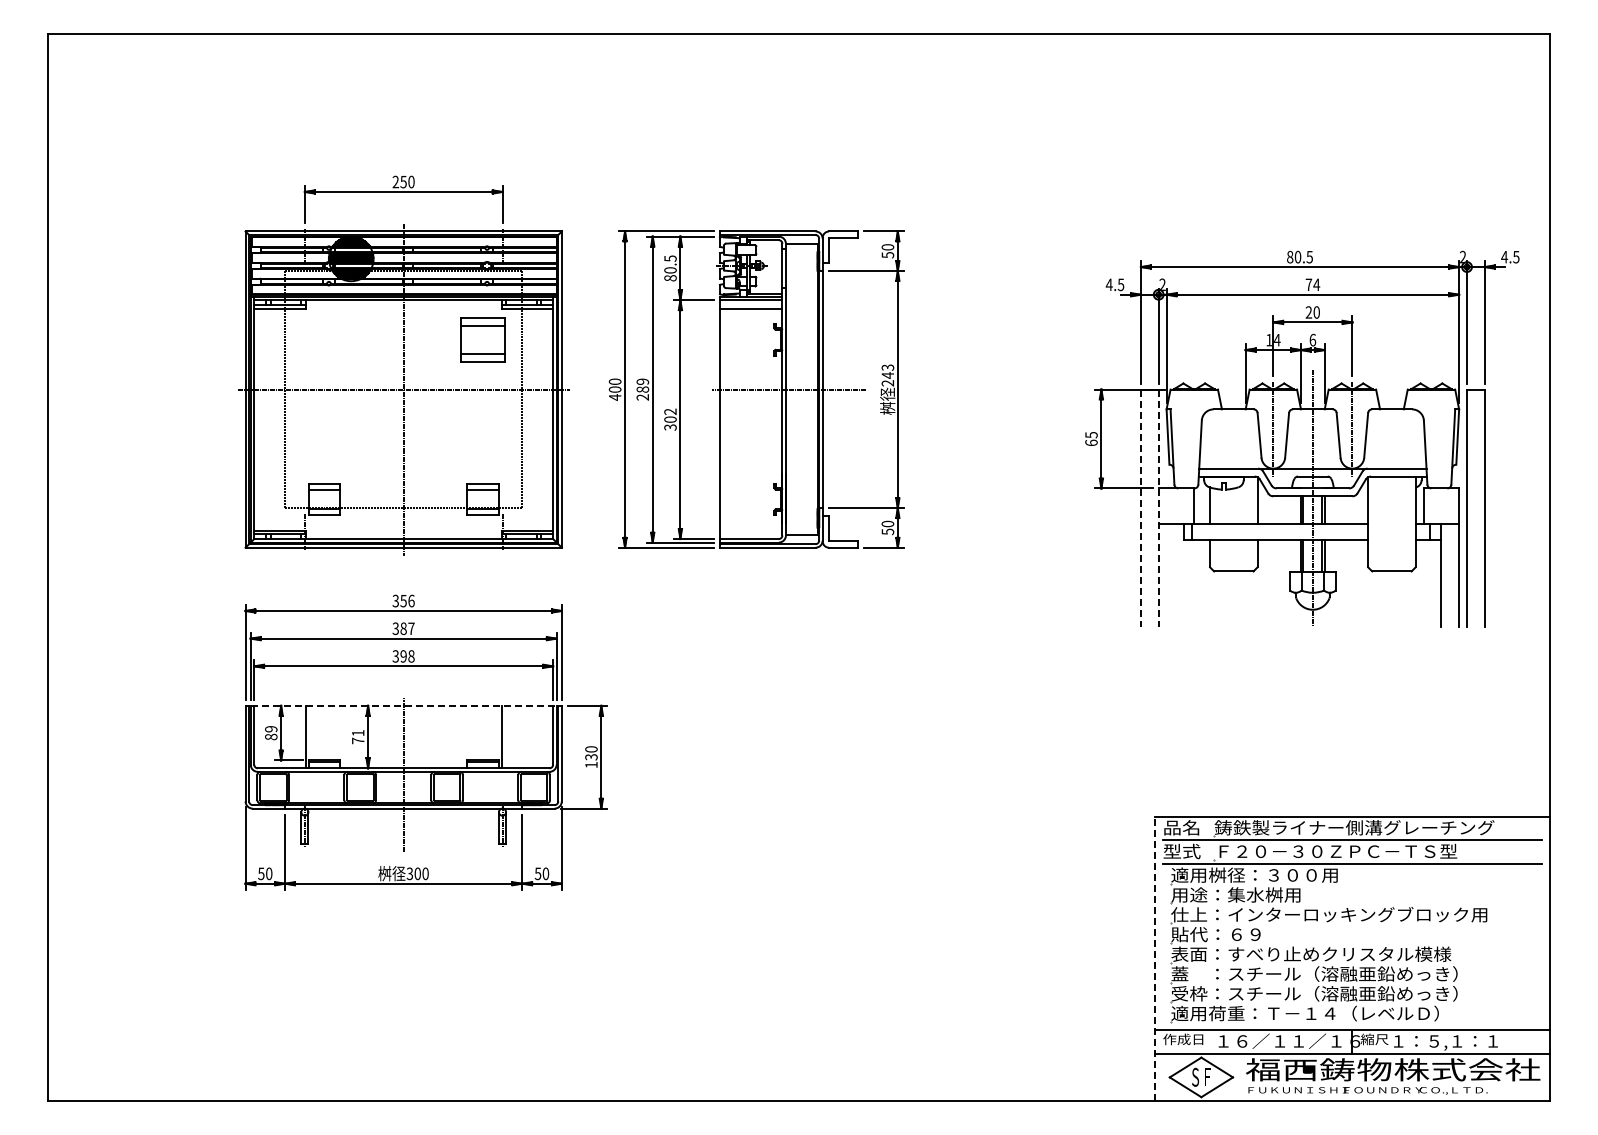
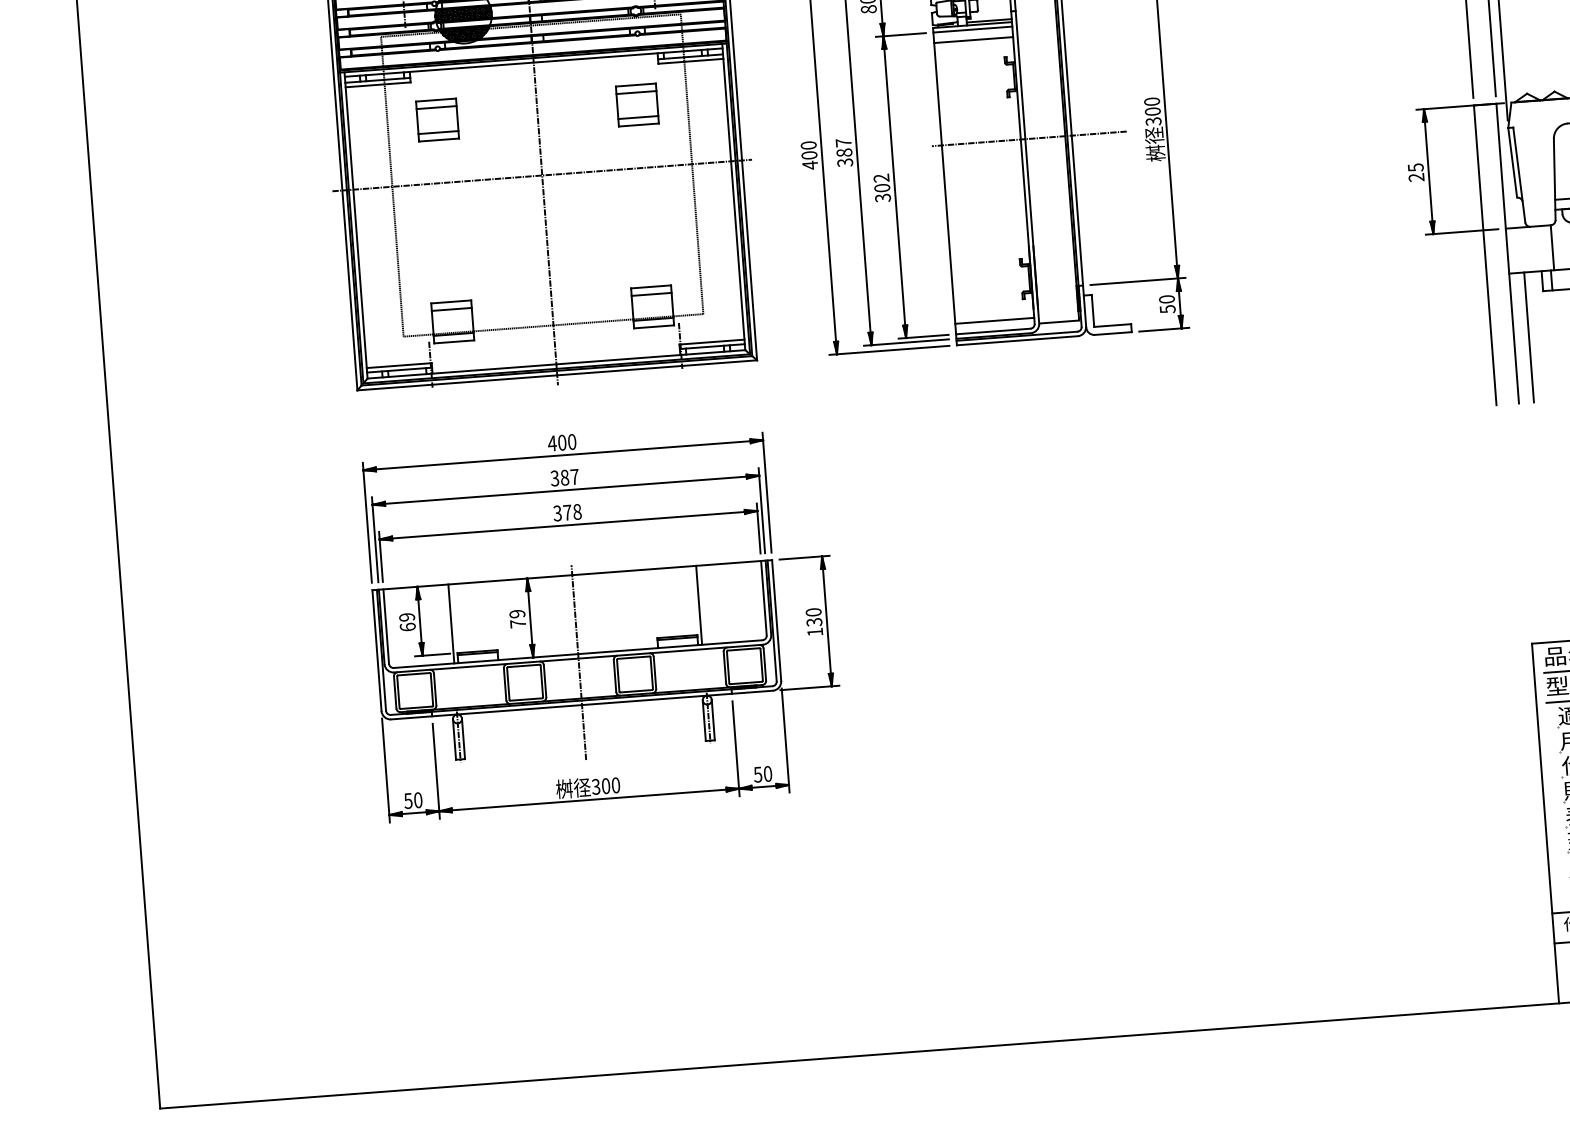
part: (324, 339) -> (437, 119), added
part: (482, 339) -> (637, 104), size x0.71
text: (887, 375) -> (1152, 111), 243 -> 300
text: (642, 389) -> (844, 152), 289 -> 387
text: (1091, 442) -> (1416, 176), 65 -> 25
line: (1140, 508) -> (1484, 255), dashed -> solid
line: (1158, 508) -> (1507, 254), dashed -> solid
line: (750, 530) -> (993, 320), added
line: (1170, 575) -> (1528, 337), added
text: (403, 600) -> (562, 442), 356 -> 400
text: (403, 656) -> (567, 512), 398 -> 378
line: (403, 705) -> (571, 574), dashed -> solid
text: (357, 733) -> (516, 614), 71 -> 79
text: (271, 736) -> (408, 626), 89 -> 69
line: (1154, 958) -> (1545, 823), dashed -> solid

